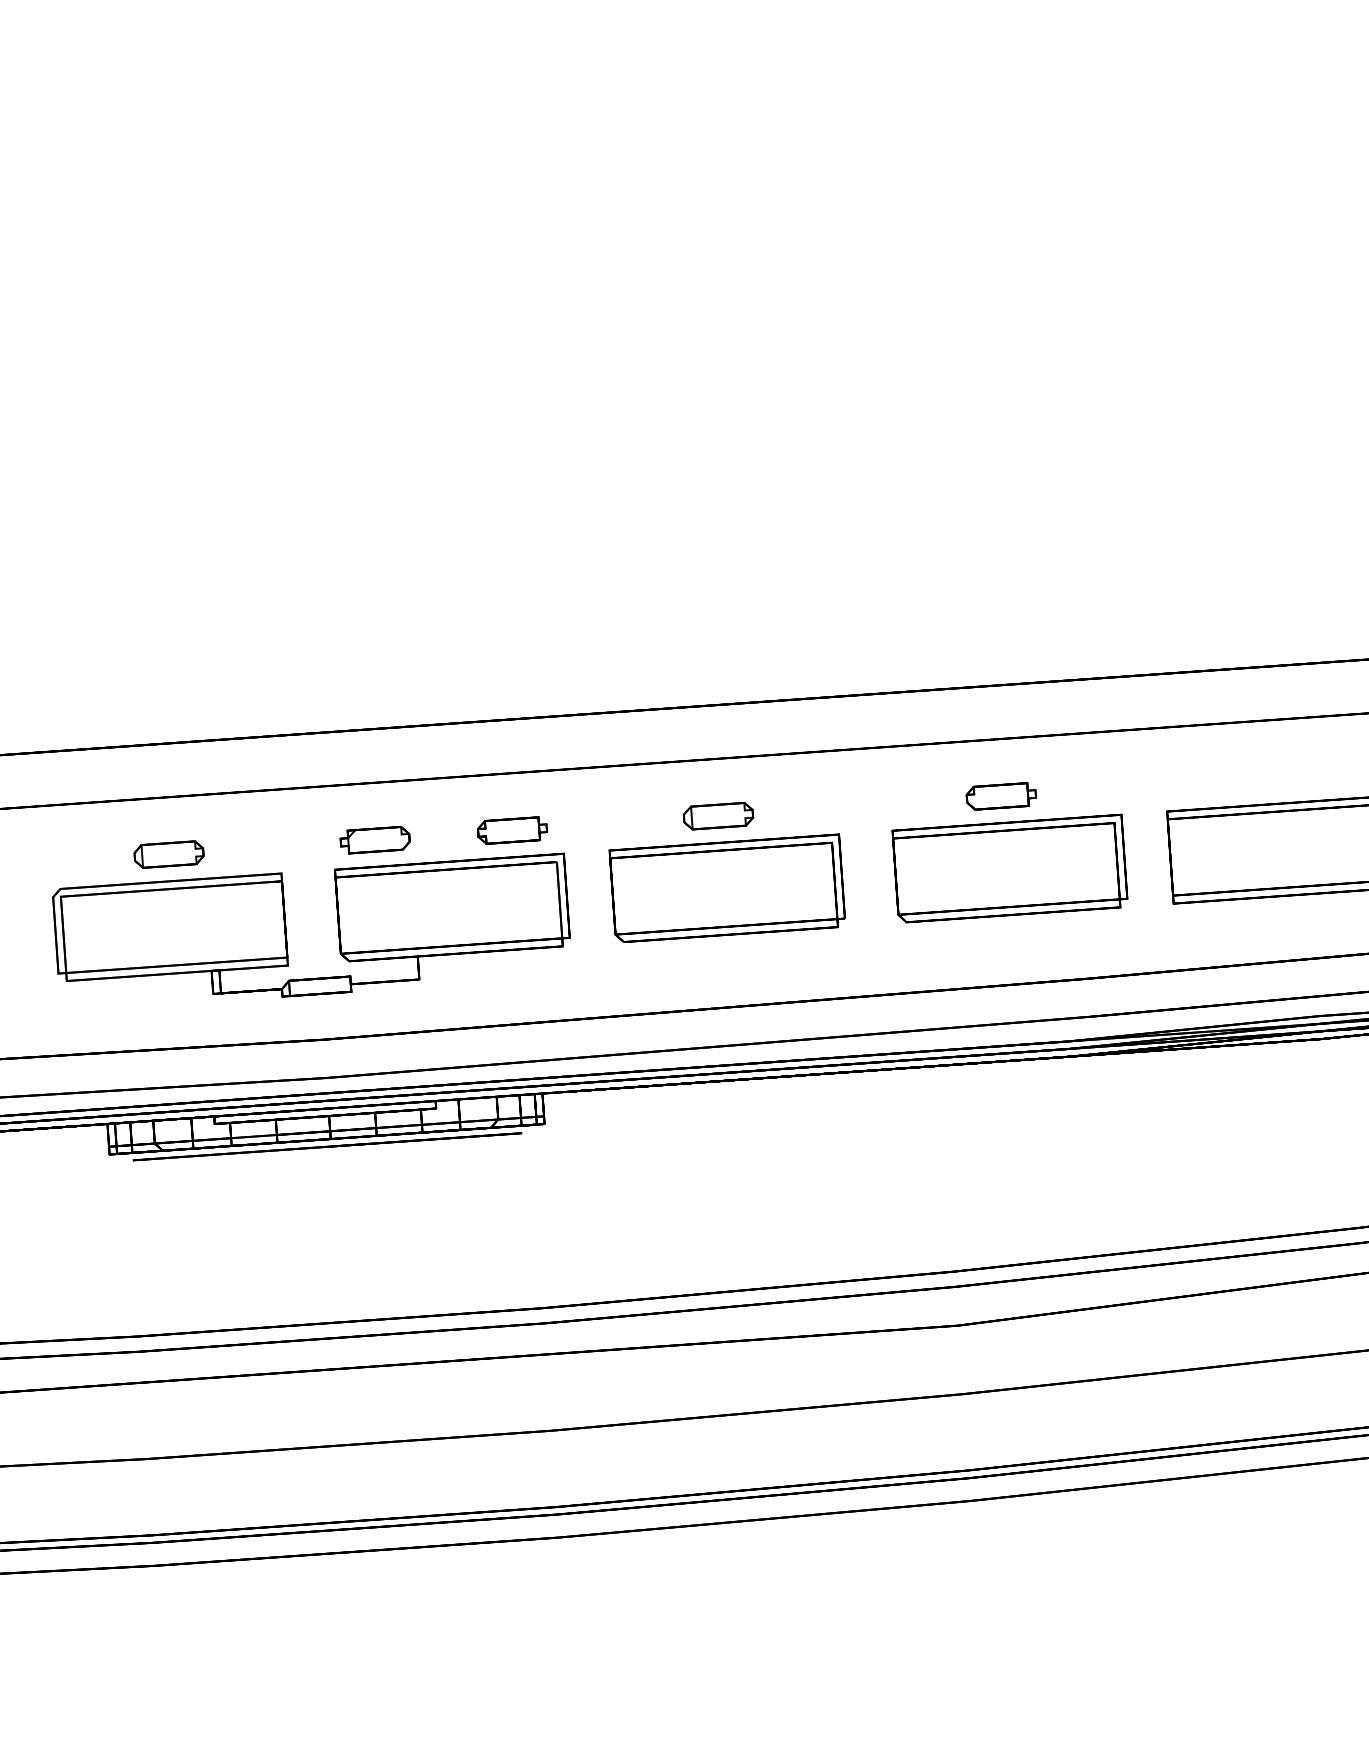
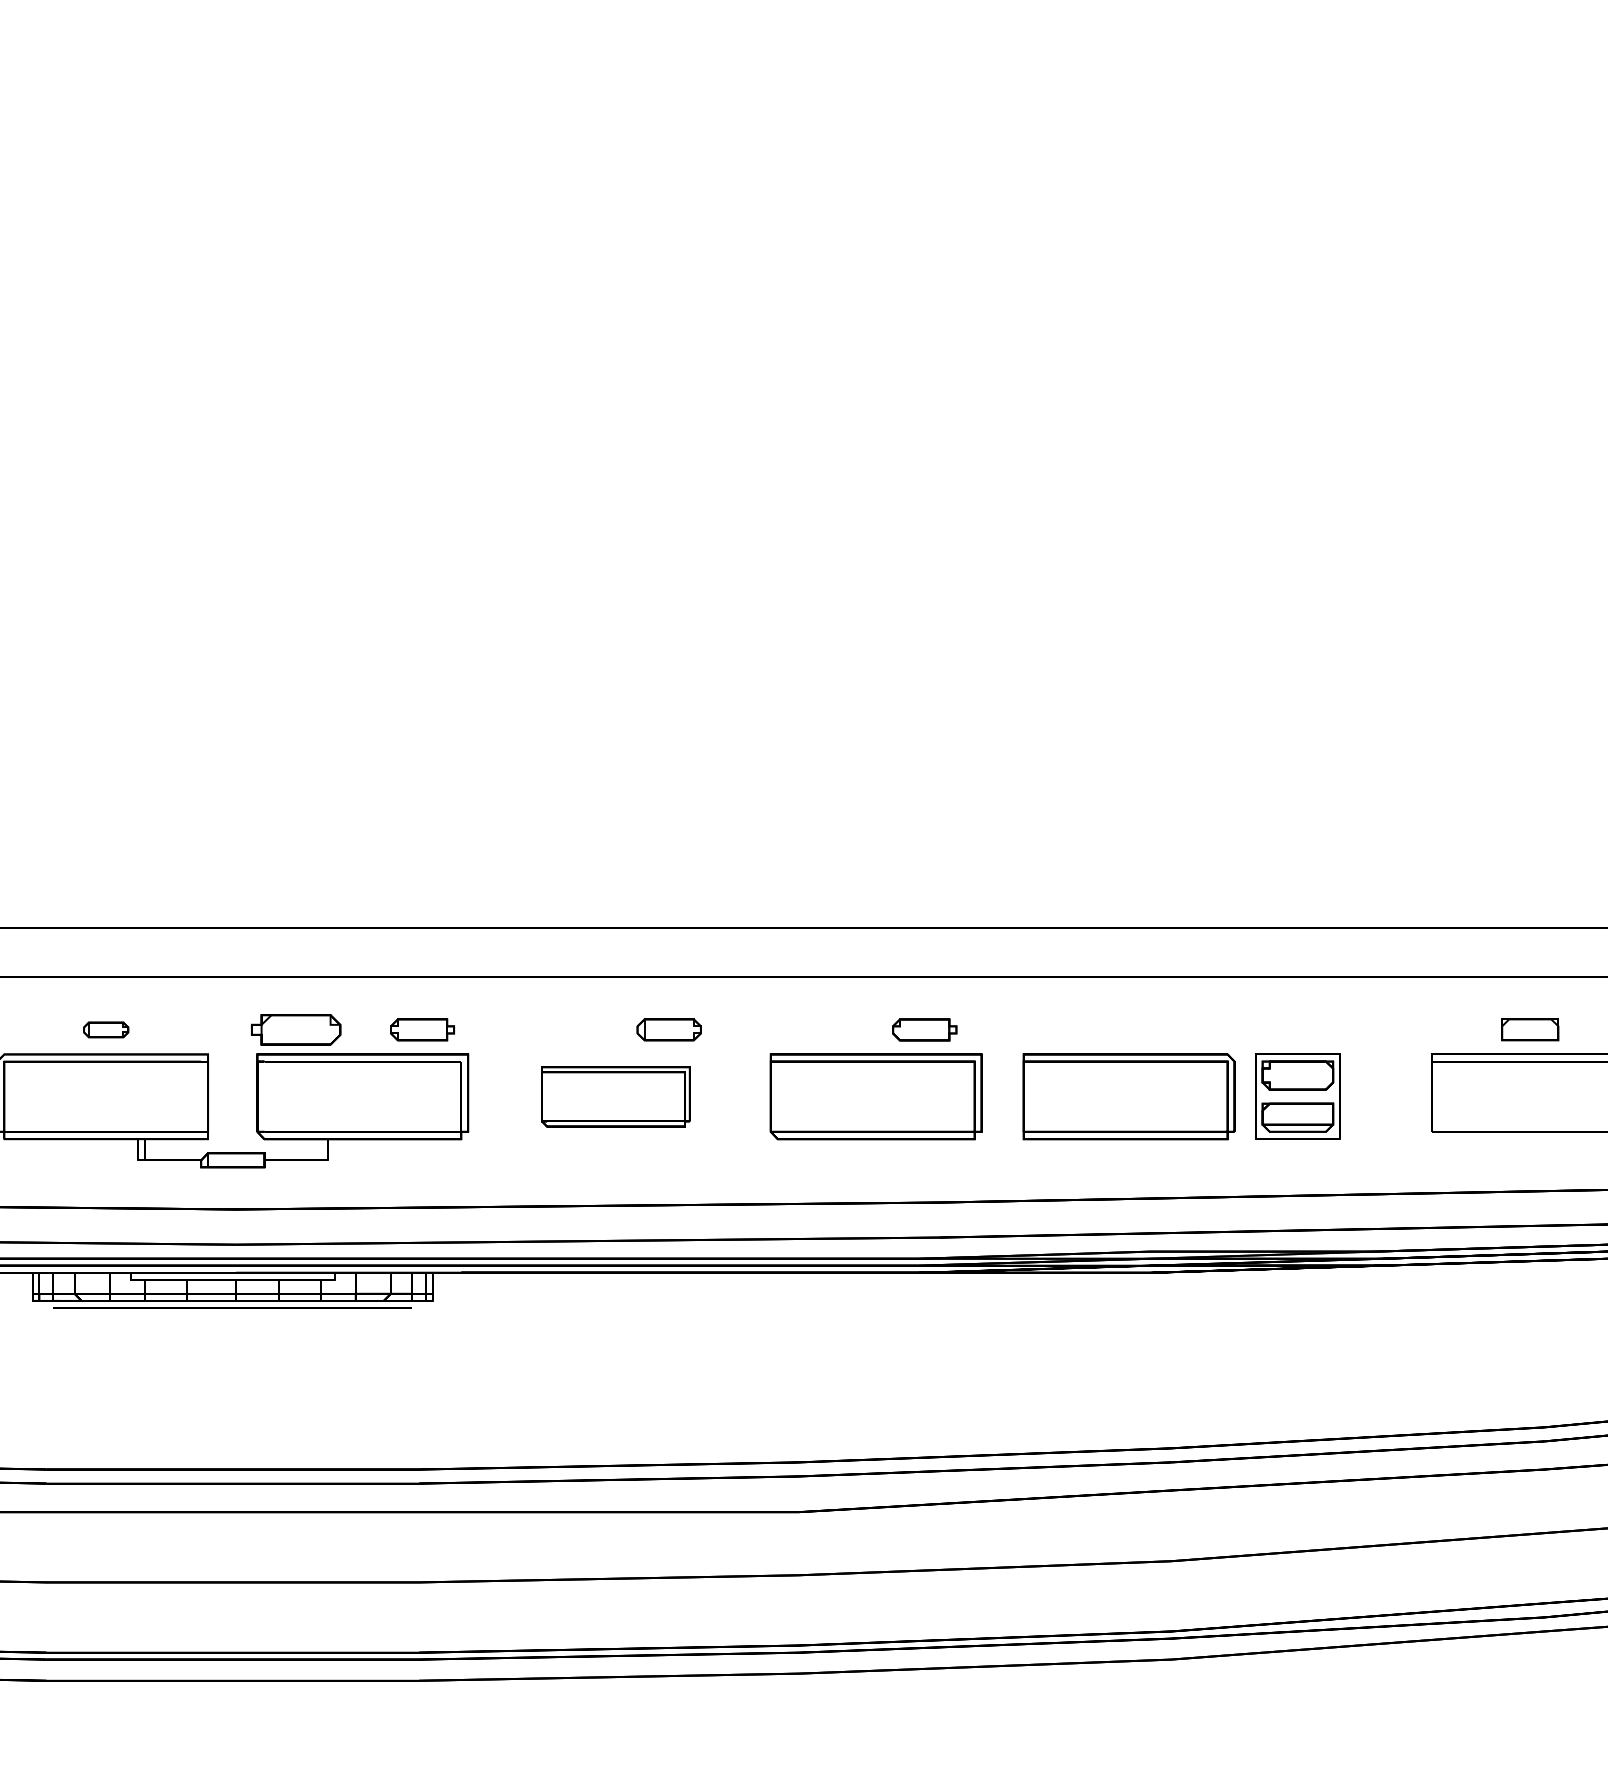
part: (1001, 795) -> (924, 1029), moved
part: (717, 815) -> (668, 1029), moved
part: (374, 839) -> (295, 1029), size x1.4
part: (168, 854) -> (105, 1029), size x0.7
part: (727, 888) -> (615, 1096), size x0.7

